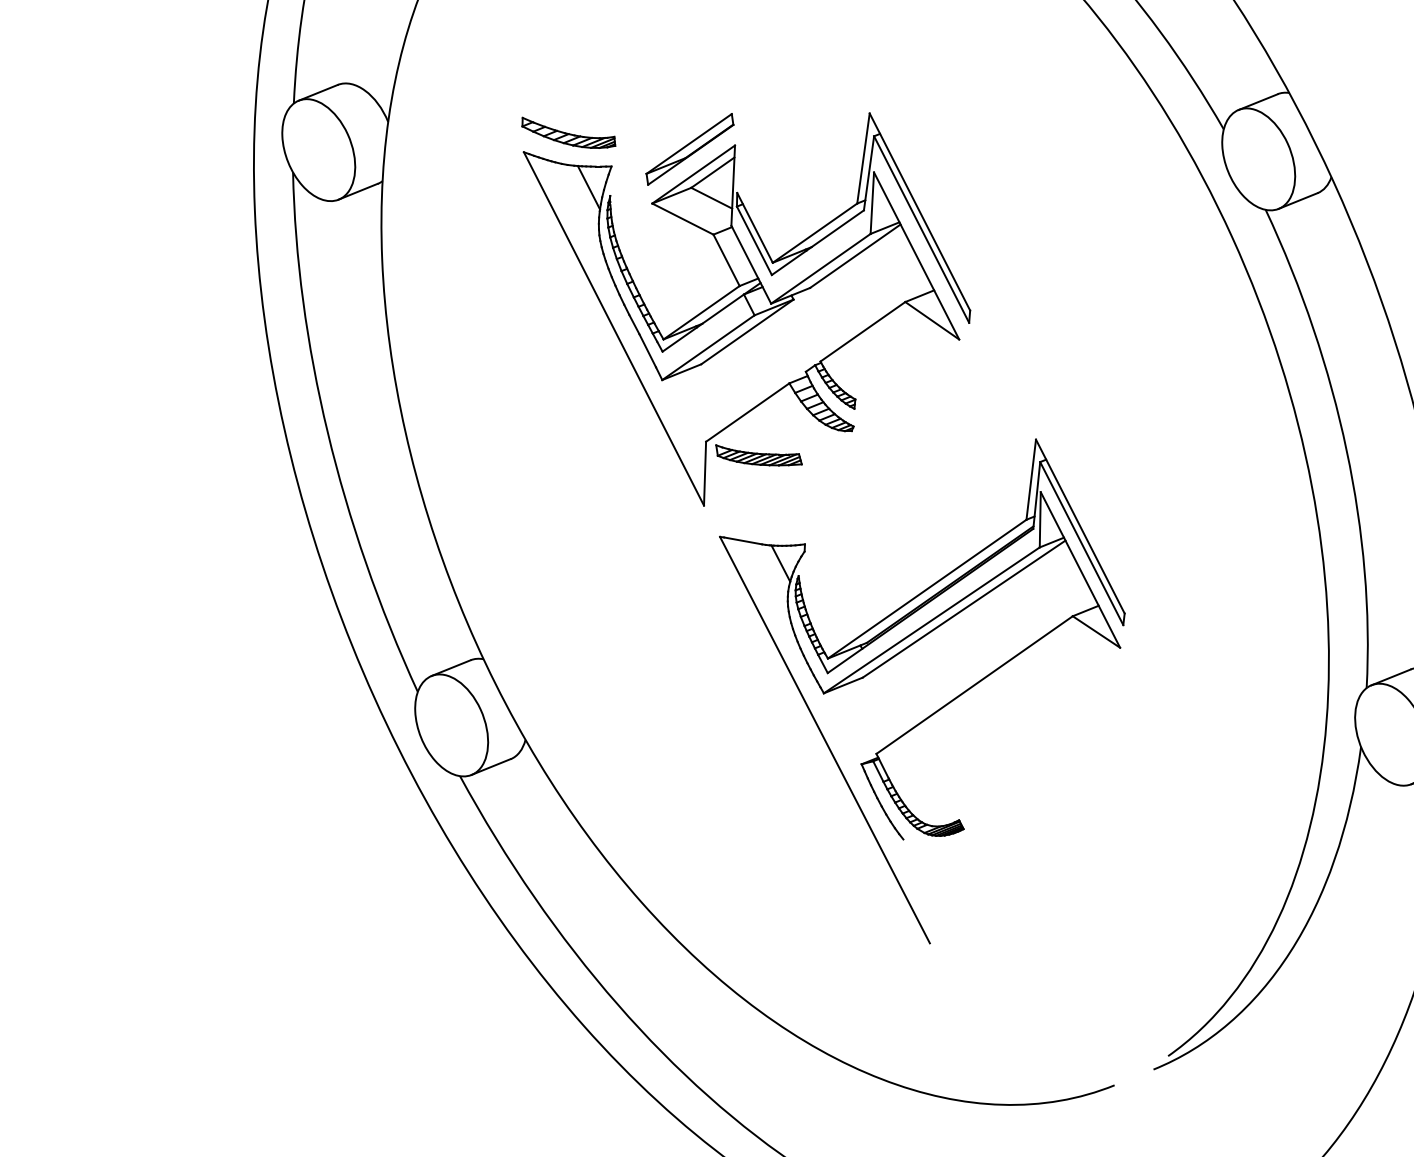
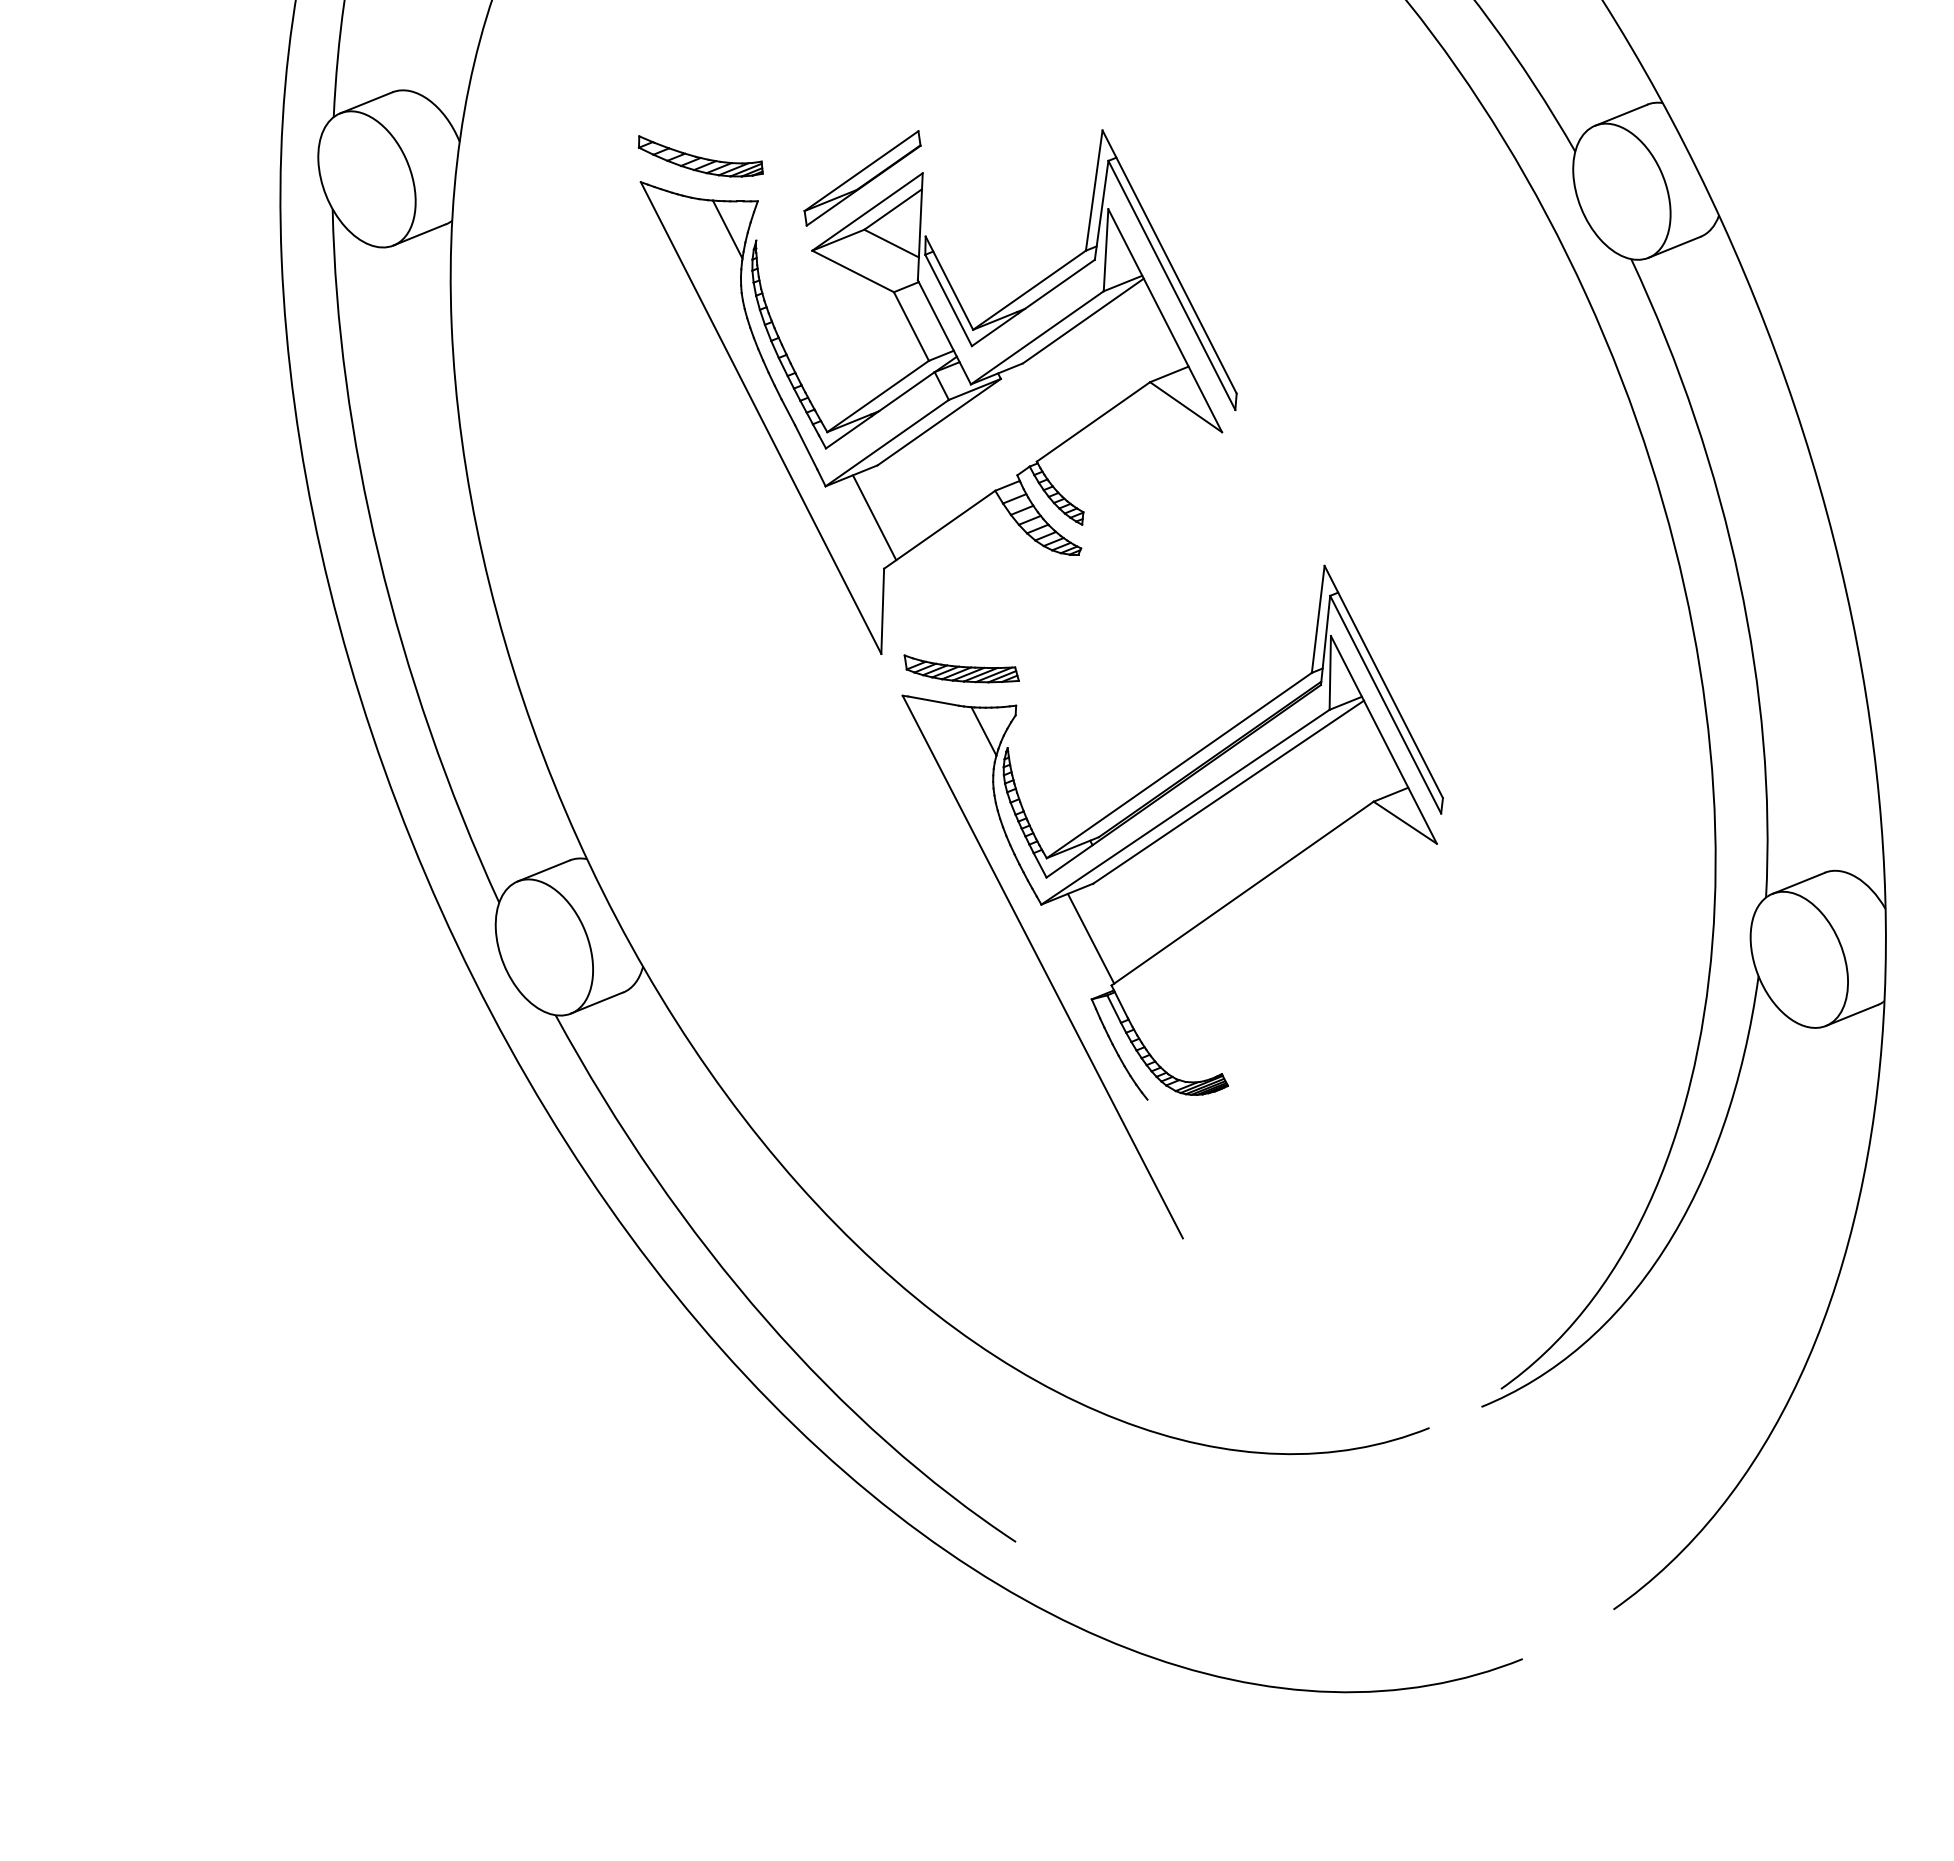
line: (698, 403) -> (874, 517), added
part: (758, 455) -> (961, 668), moved
line: (860, 718) -> (1090, 938), added

